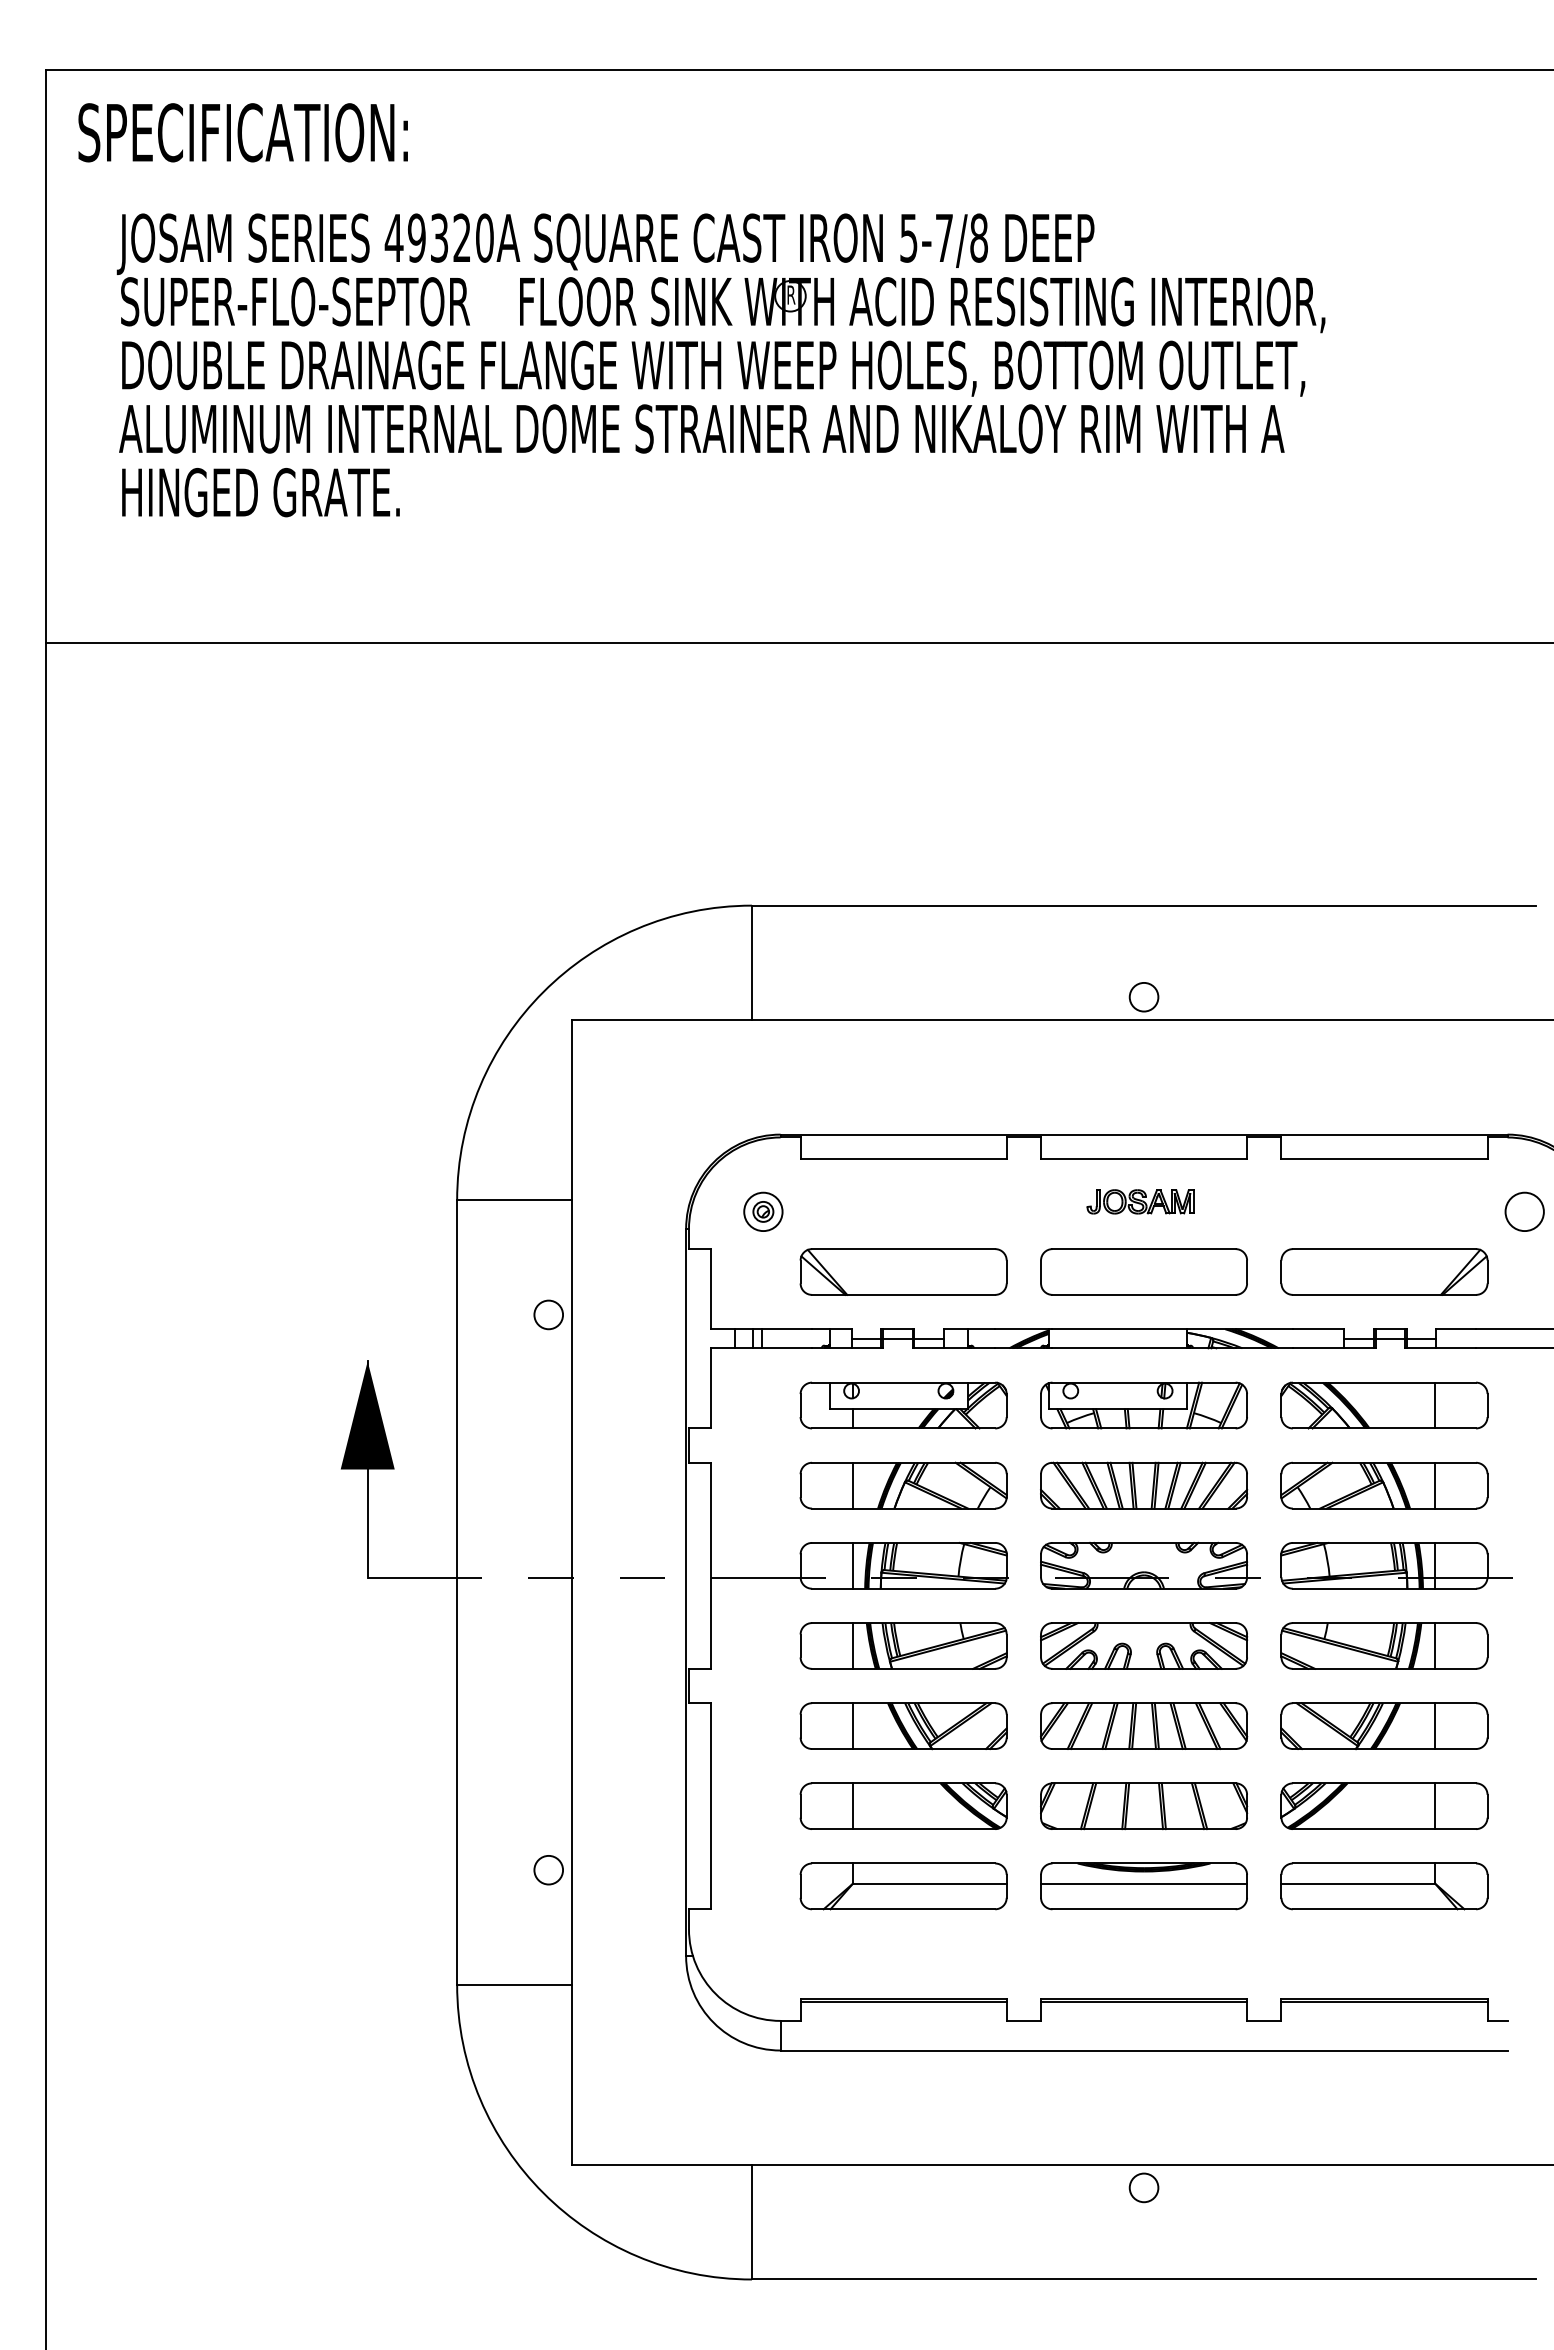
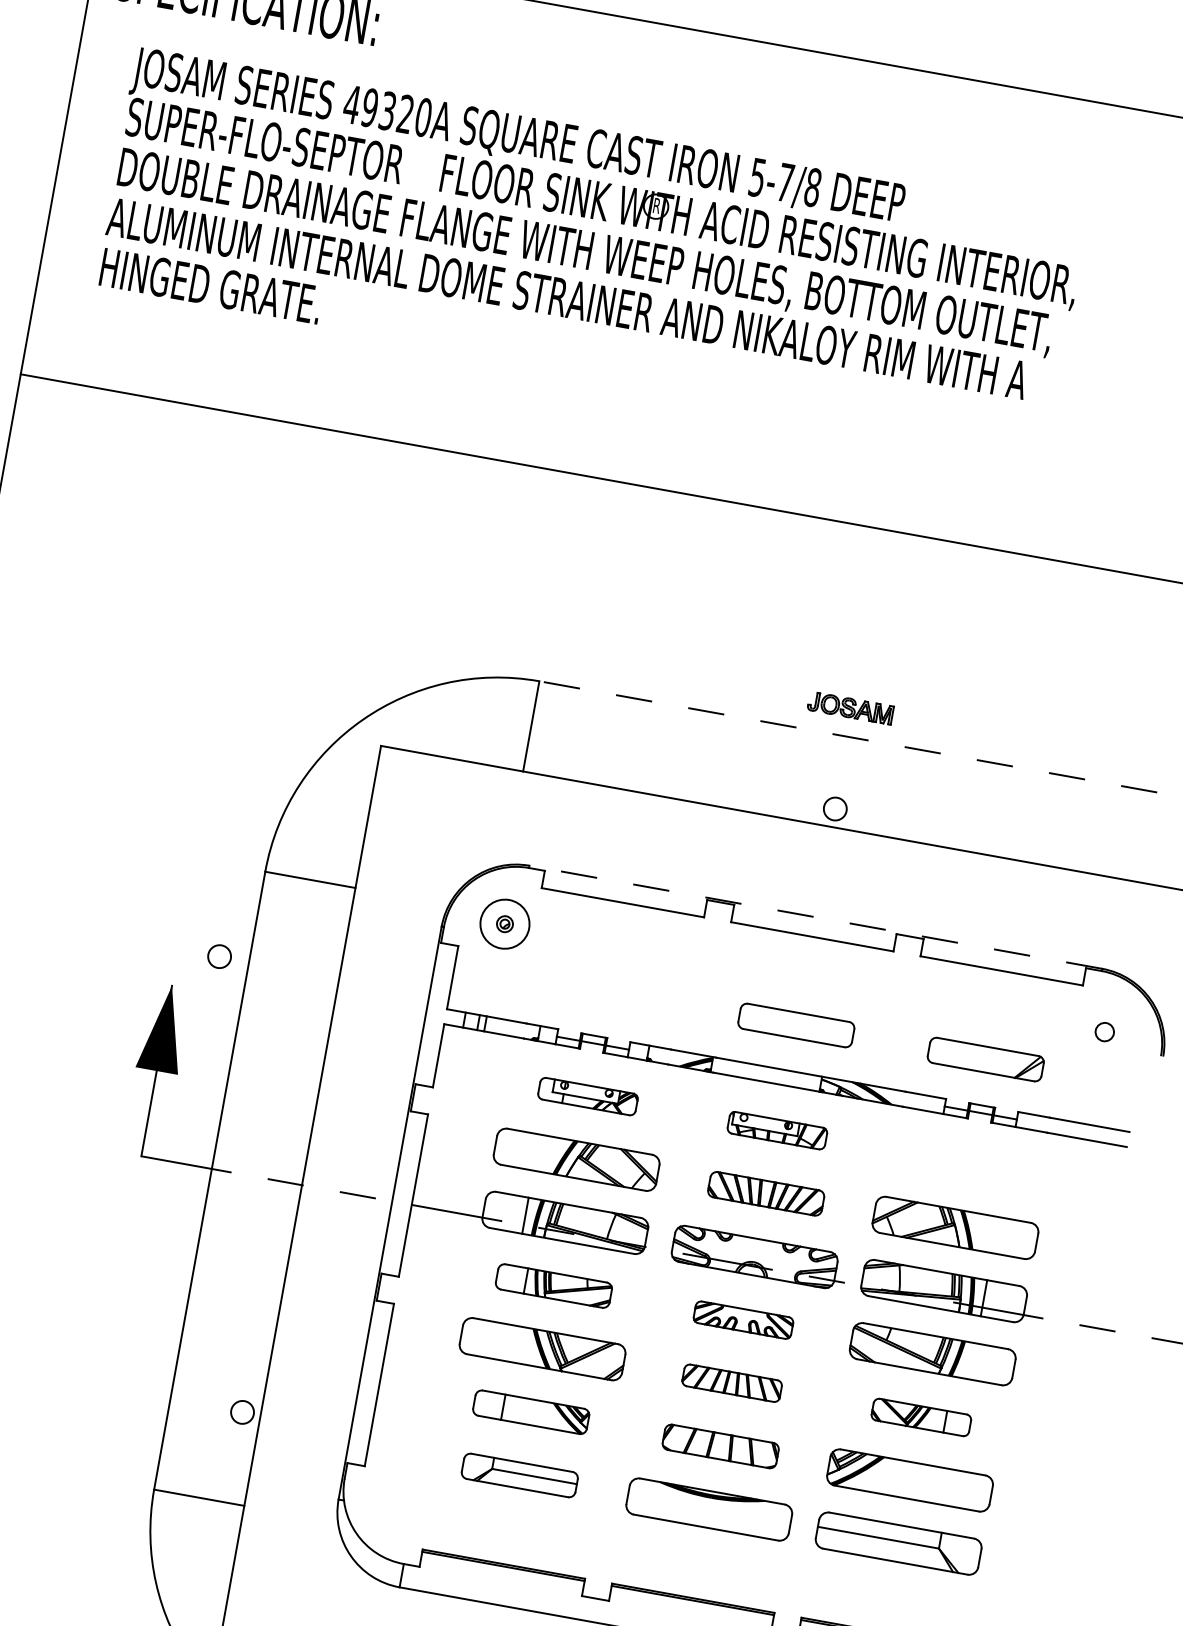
line: (1143, 905) -> (847, 736), solid -> dashed
line: (1143, 1134) -> (815, 917), solid -> dashed
part: (1140, 1201) -> (850, 707), moved
circle: (763, 1211) -> (505, 923), size x1.6
circle: (1524, 1211) -> (1104, 1031), size x0.6
part: (903, 1271) -> (606, 991), removed
part: (1143, 1271) -> (795, 1025), size x0.7
part: (1384, 1271) -> (985, 1059), size x0.7
circle: (548, 1314) -> (219, 956), moved
part: (903, 1405) -> (587, 1096), size x0.6
part: (1143, 1405) -> (777, 1130), size x0.6
part: (1384, 1405) -> (966, 1164), removed
line: (853, 1485) -> (537, 1152), removed
part: (1144, 1485) -> (766, 1193), size x0.7
line: (1435, 1485) -> (995, 1235), removed
part: (903, 1645) -> (553, 1285), size x0.7
part: (1144, 1645) -> (743, 1319), size x0.6
line: (1435, 1645) -> (973, 1361), removed
part: (1144, 1725) -> (732, 1382), size x0.6
line: (853, 1726) -> (503, 1342), removed
part: (1384, 1726) -> (921, 1417), size x0.6
part: (903, 1805) -> (531, 1411), size x0.7
part: (1144, 1806) -> (720, 1446), size x0.7
line: (1435, 1806) -> (950, 1487), removed
line: (1144, 1883) -> (710, 1507), removed
part: (903, 1886) -> (519, 1475), size x0.7

